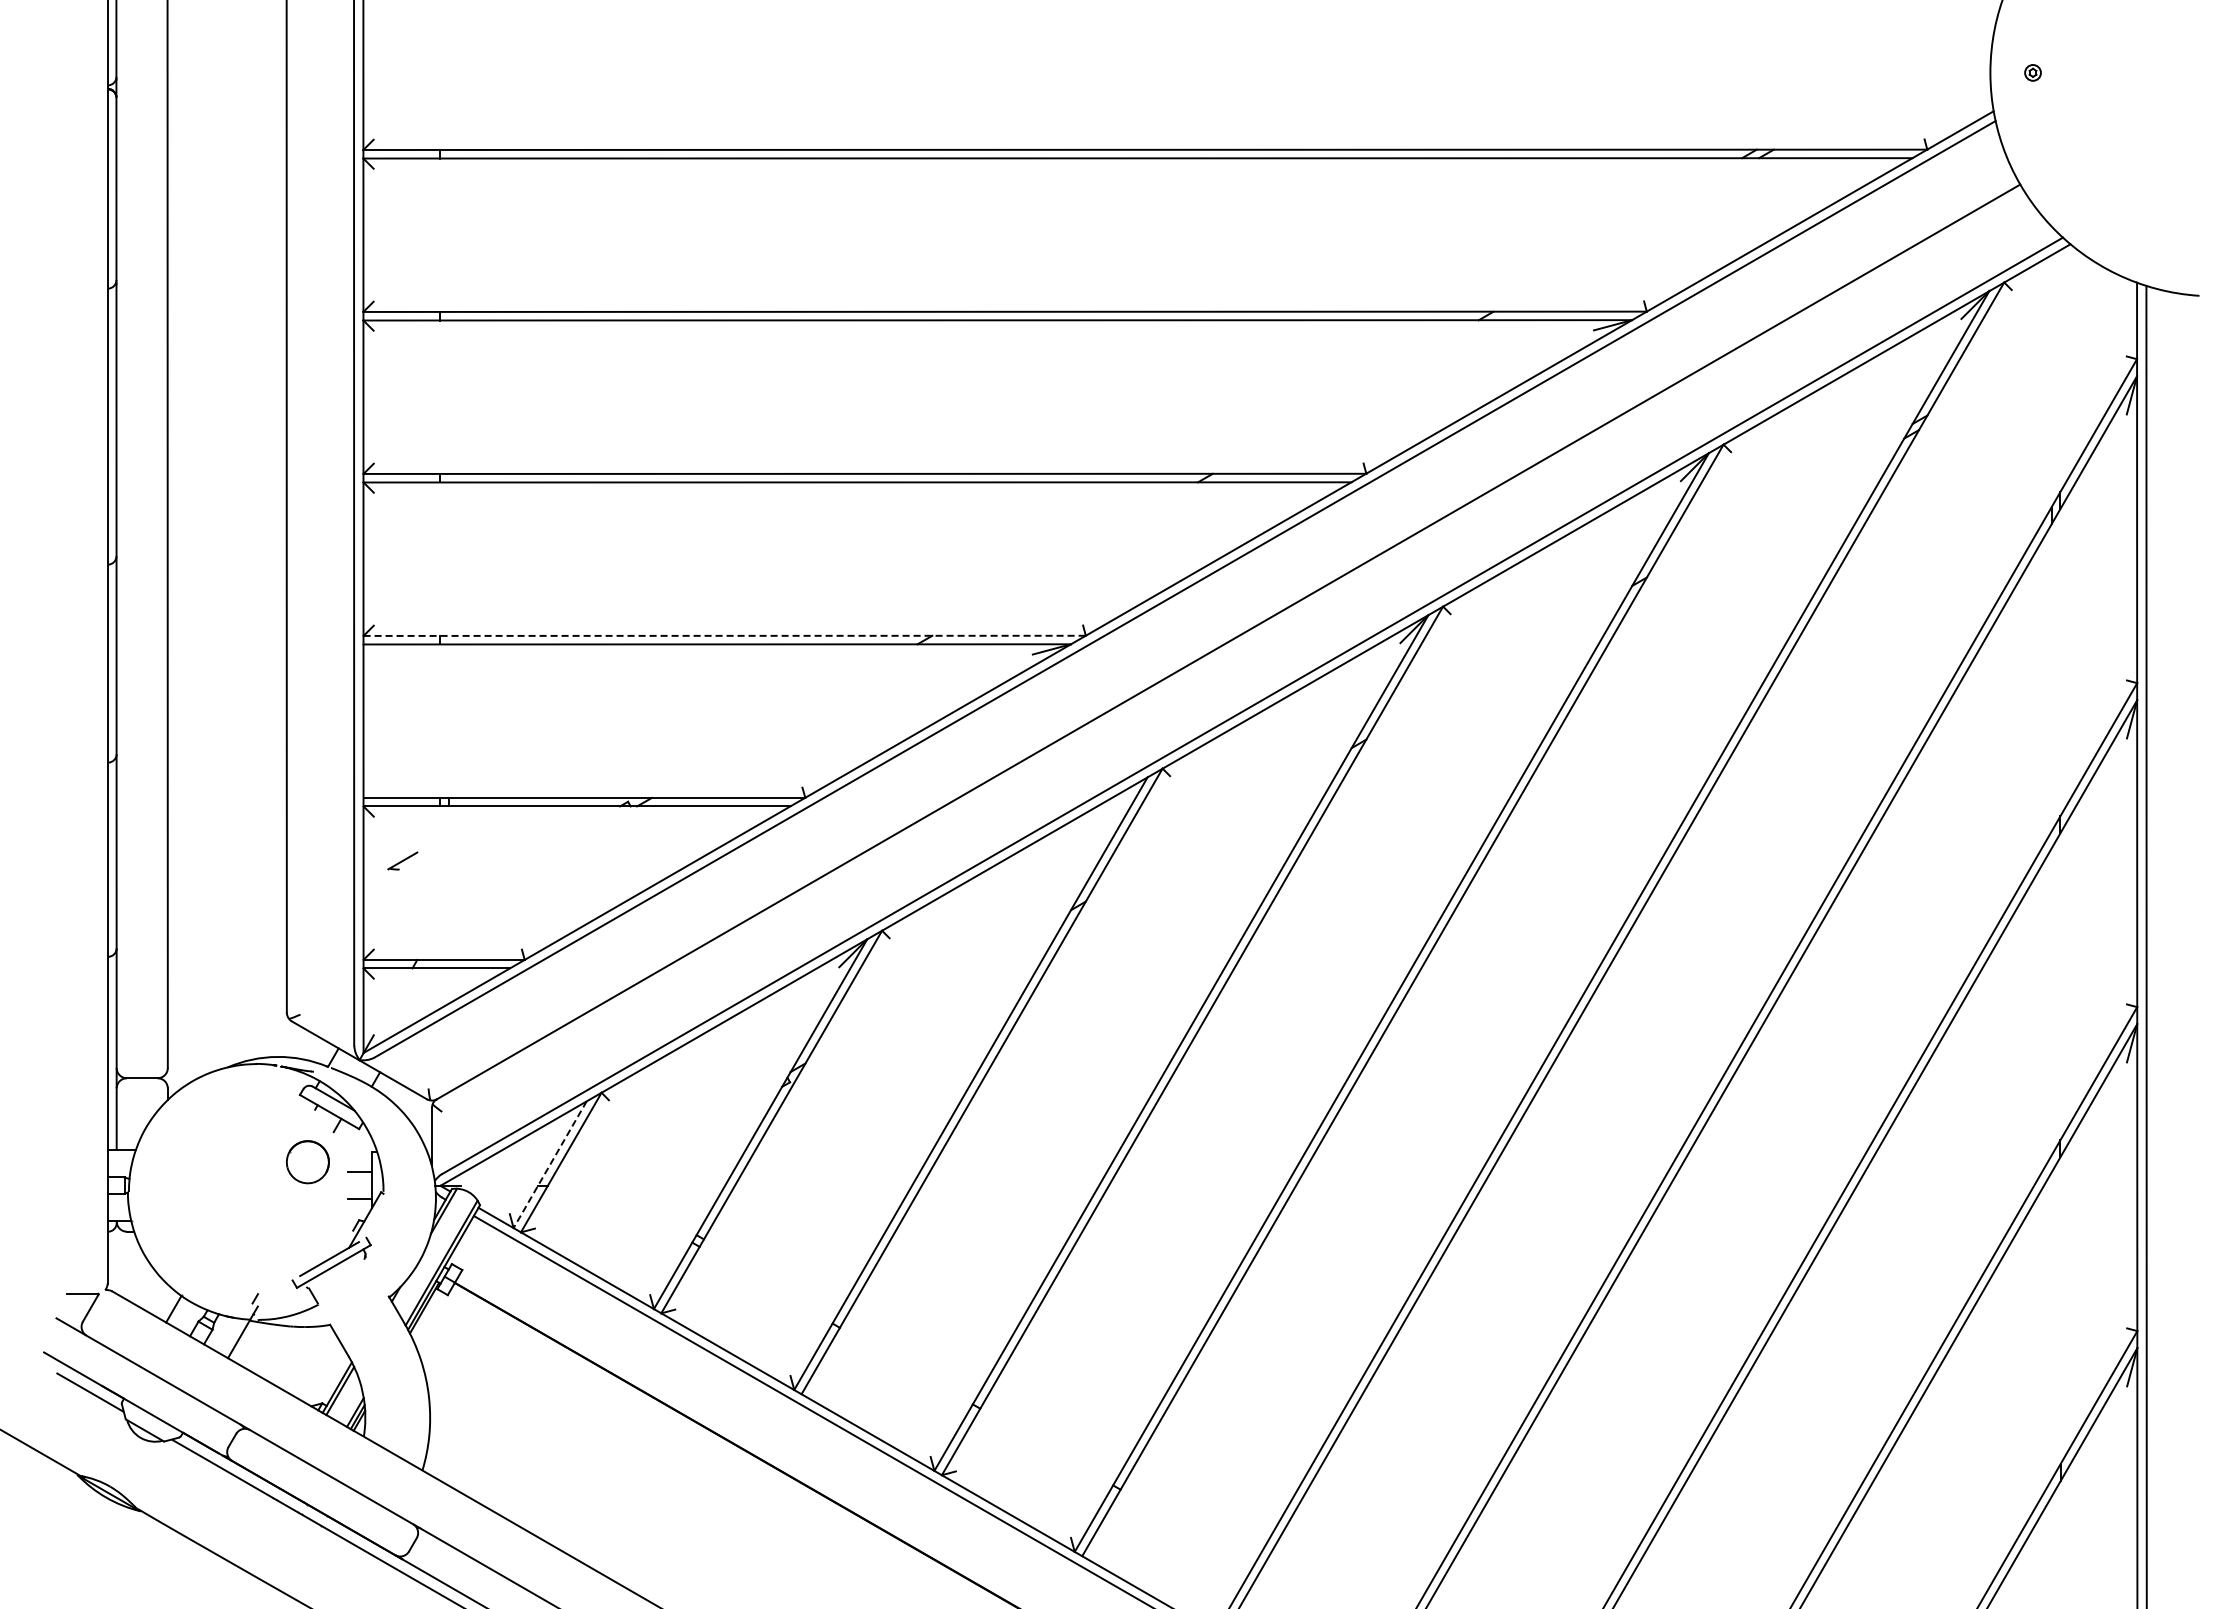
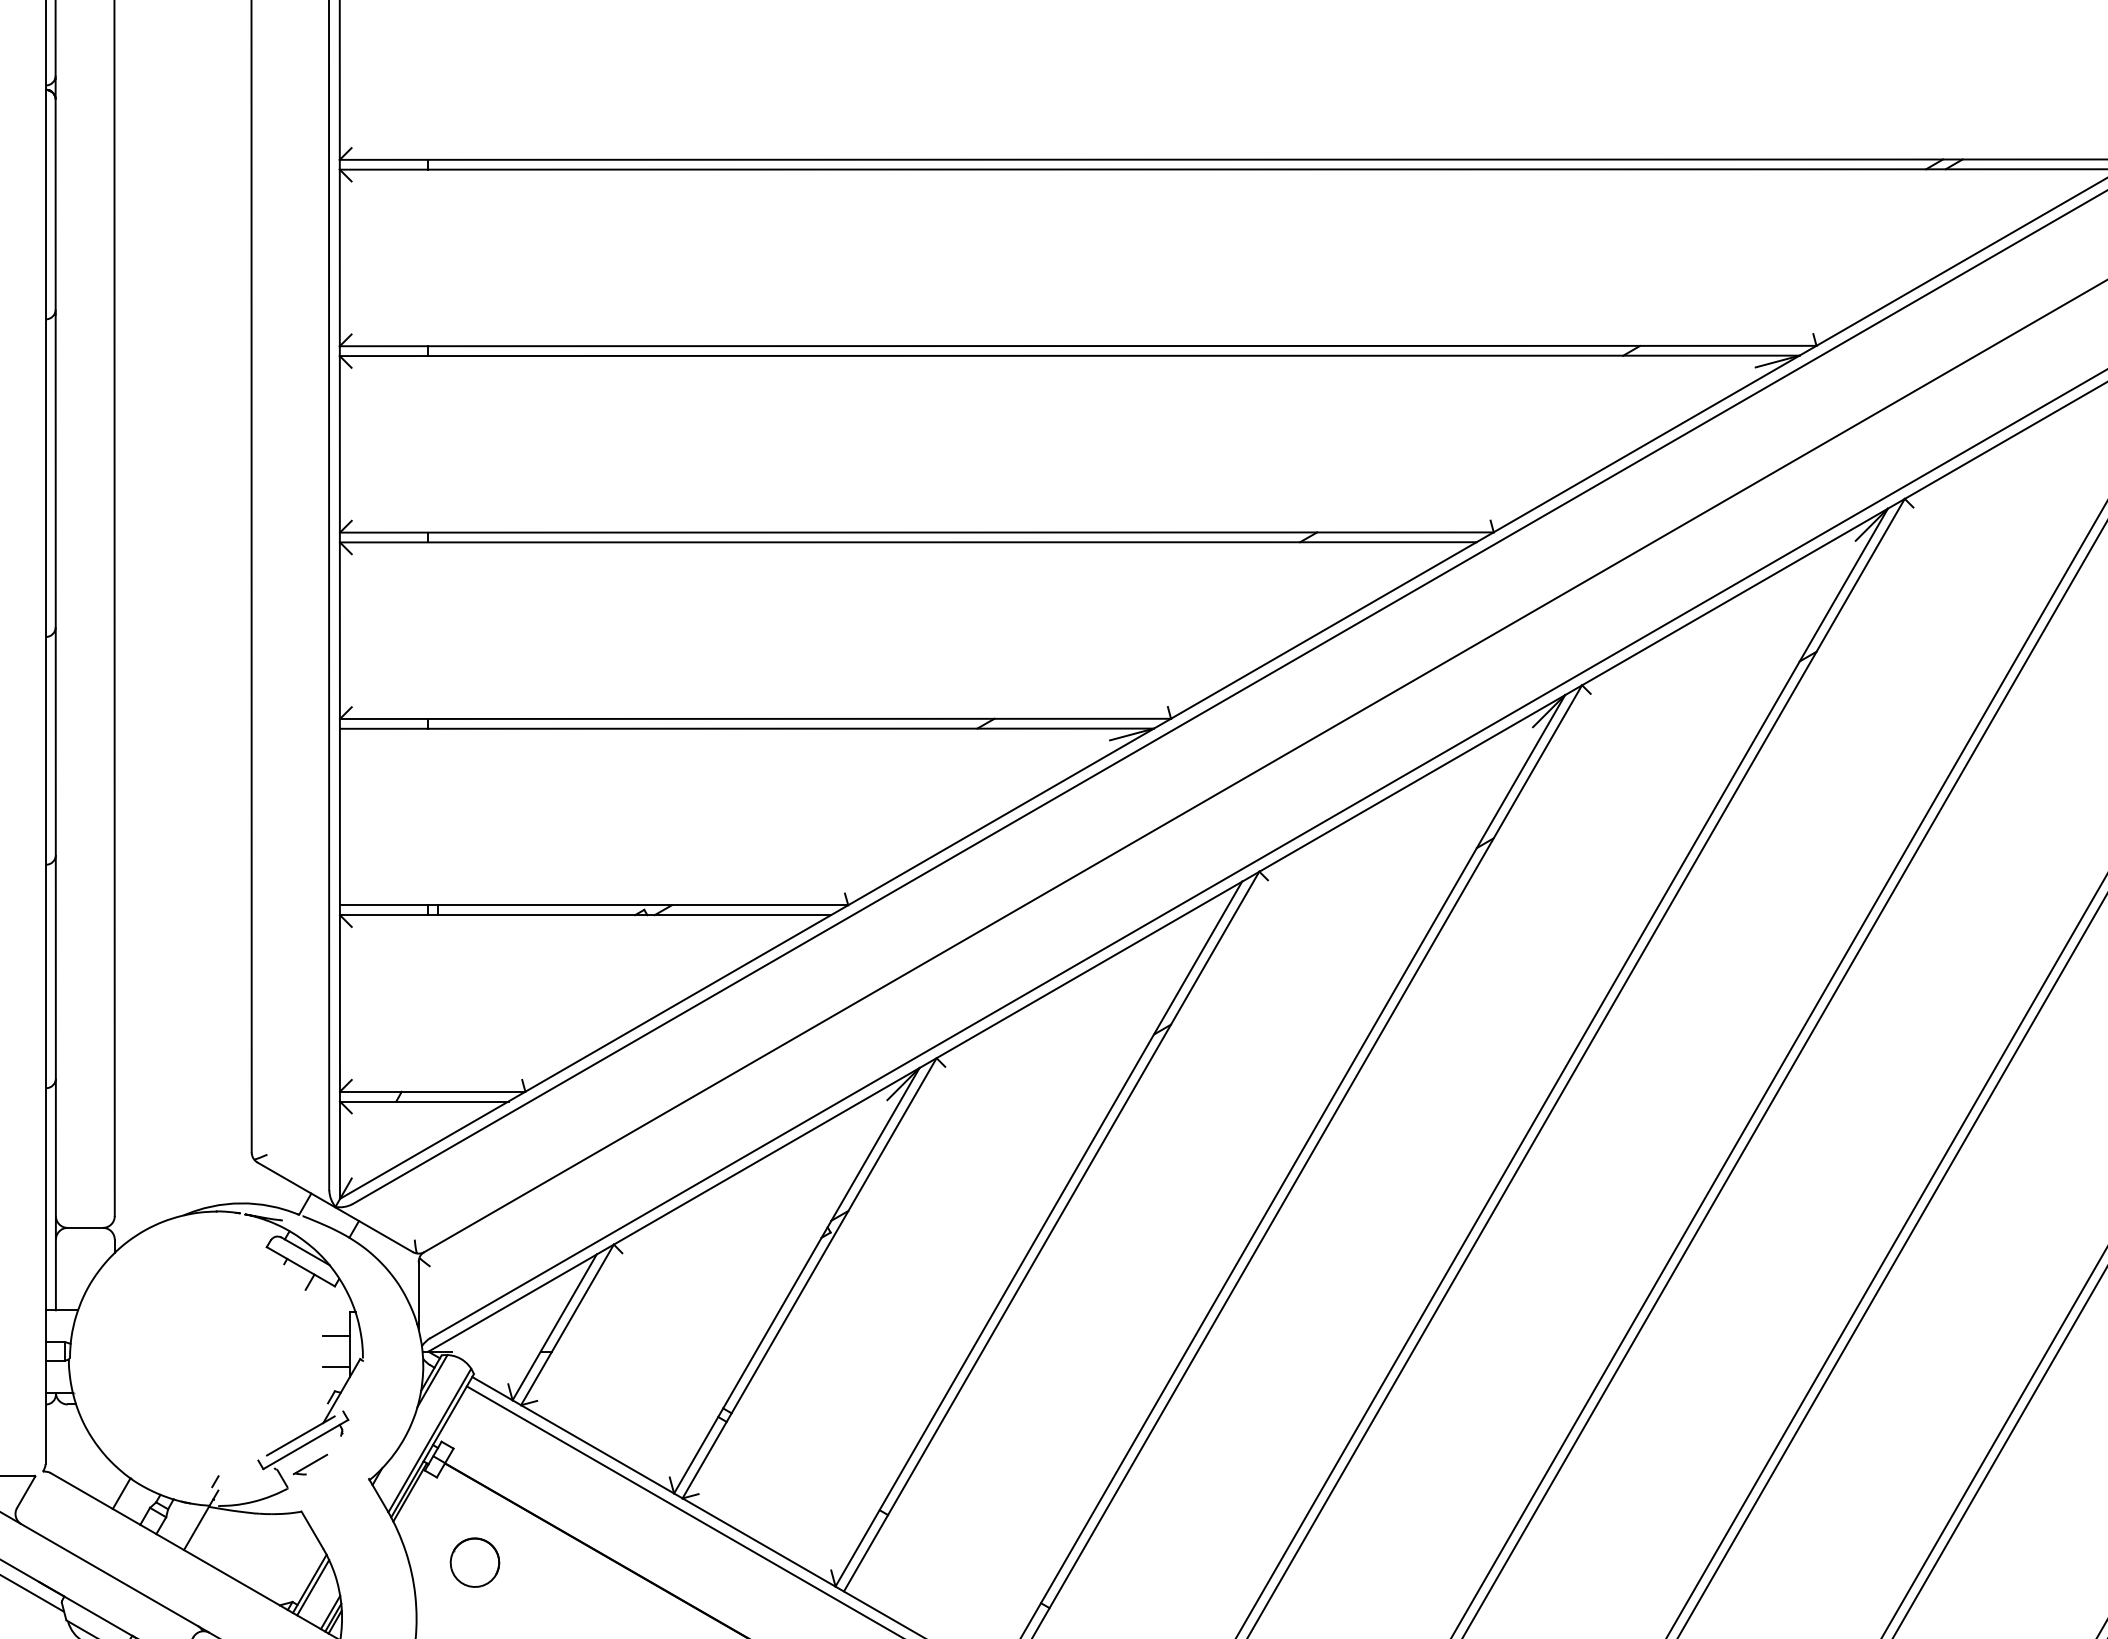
line: (725, 635) -> (756, 718), dashed -> solid
part: (402, 860) -> (309, 1464), moved
part: (307, 1162) -> (474, 1563), moved
line: (549, 1165) -> (553, 1328), dashed -> solid

